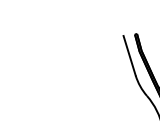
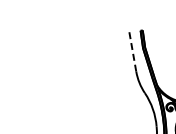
line: (129, 56) -> (132, 51), solid -> dashed

